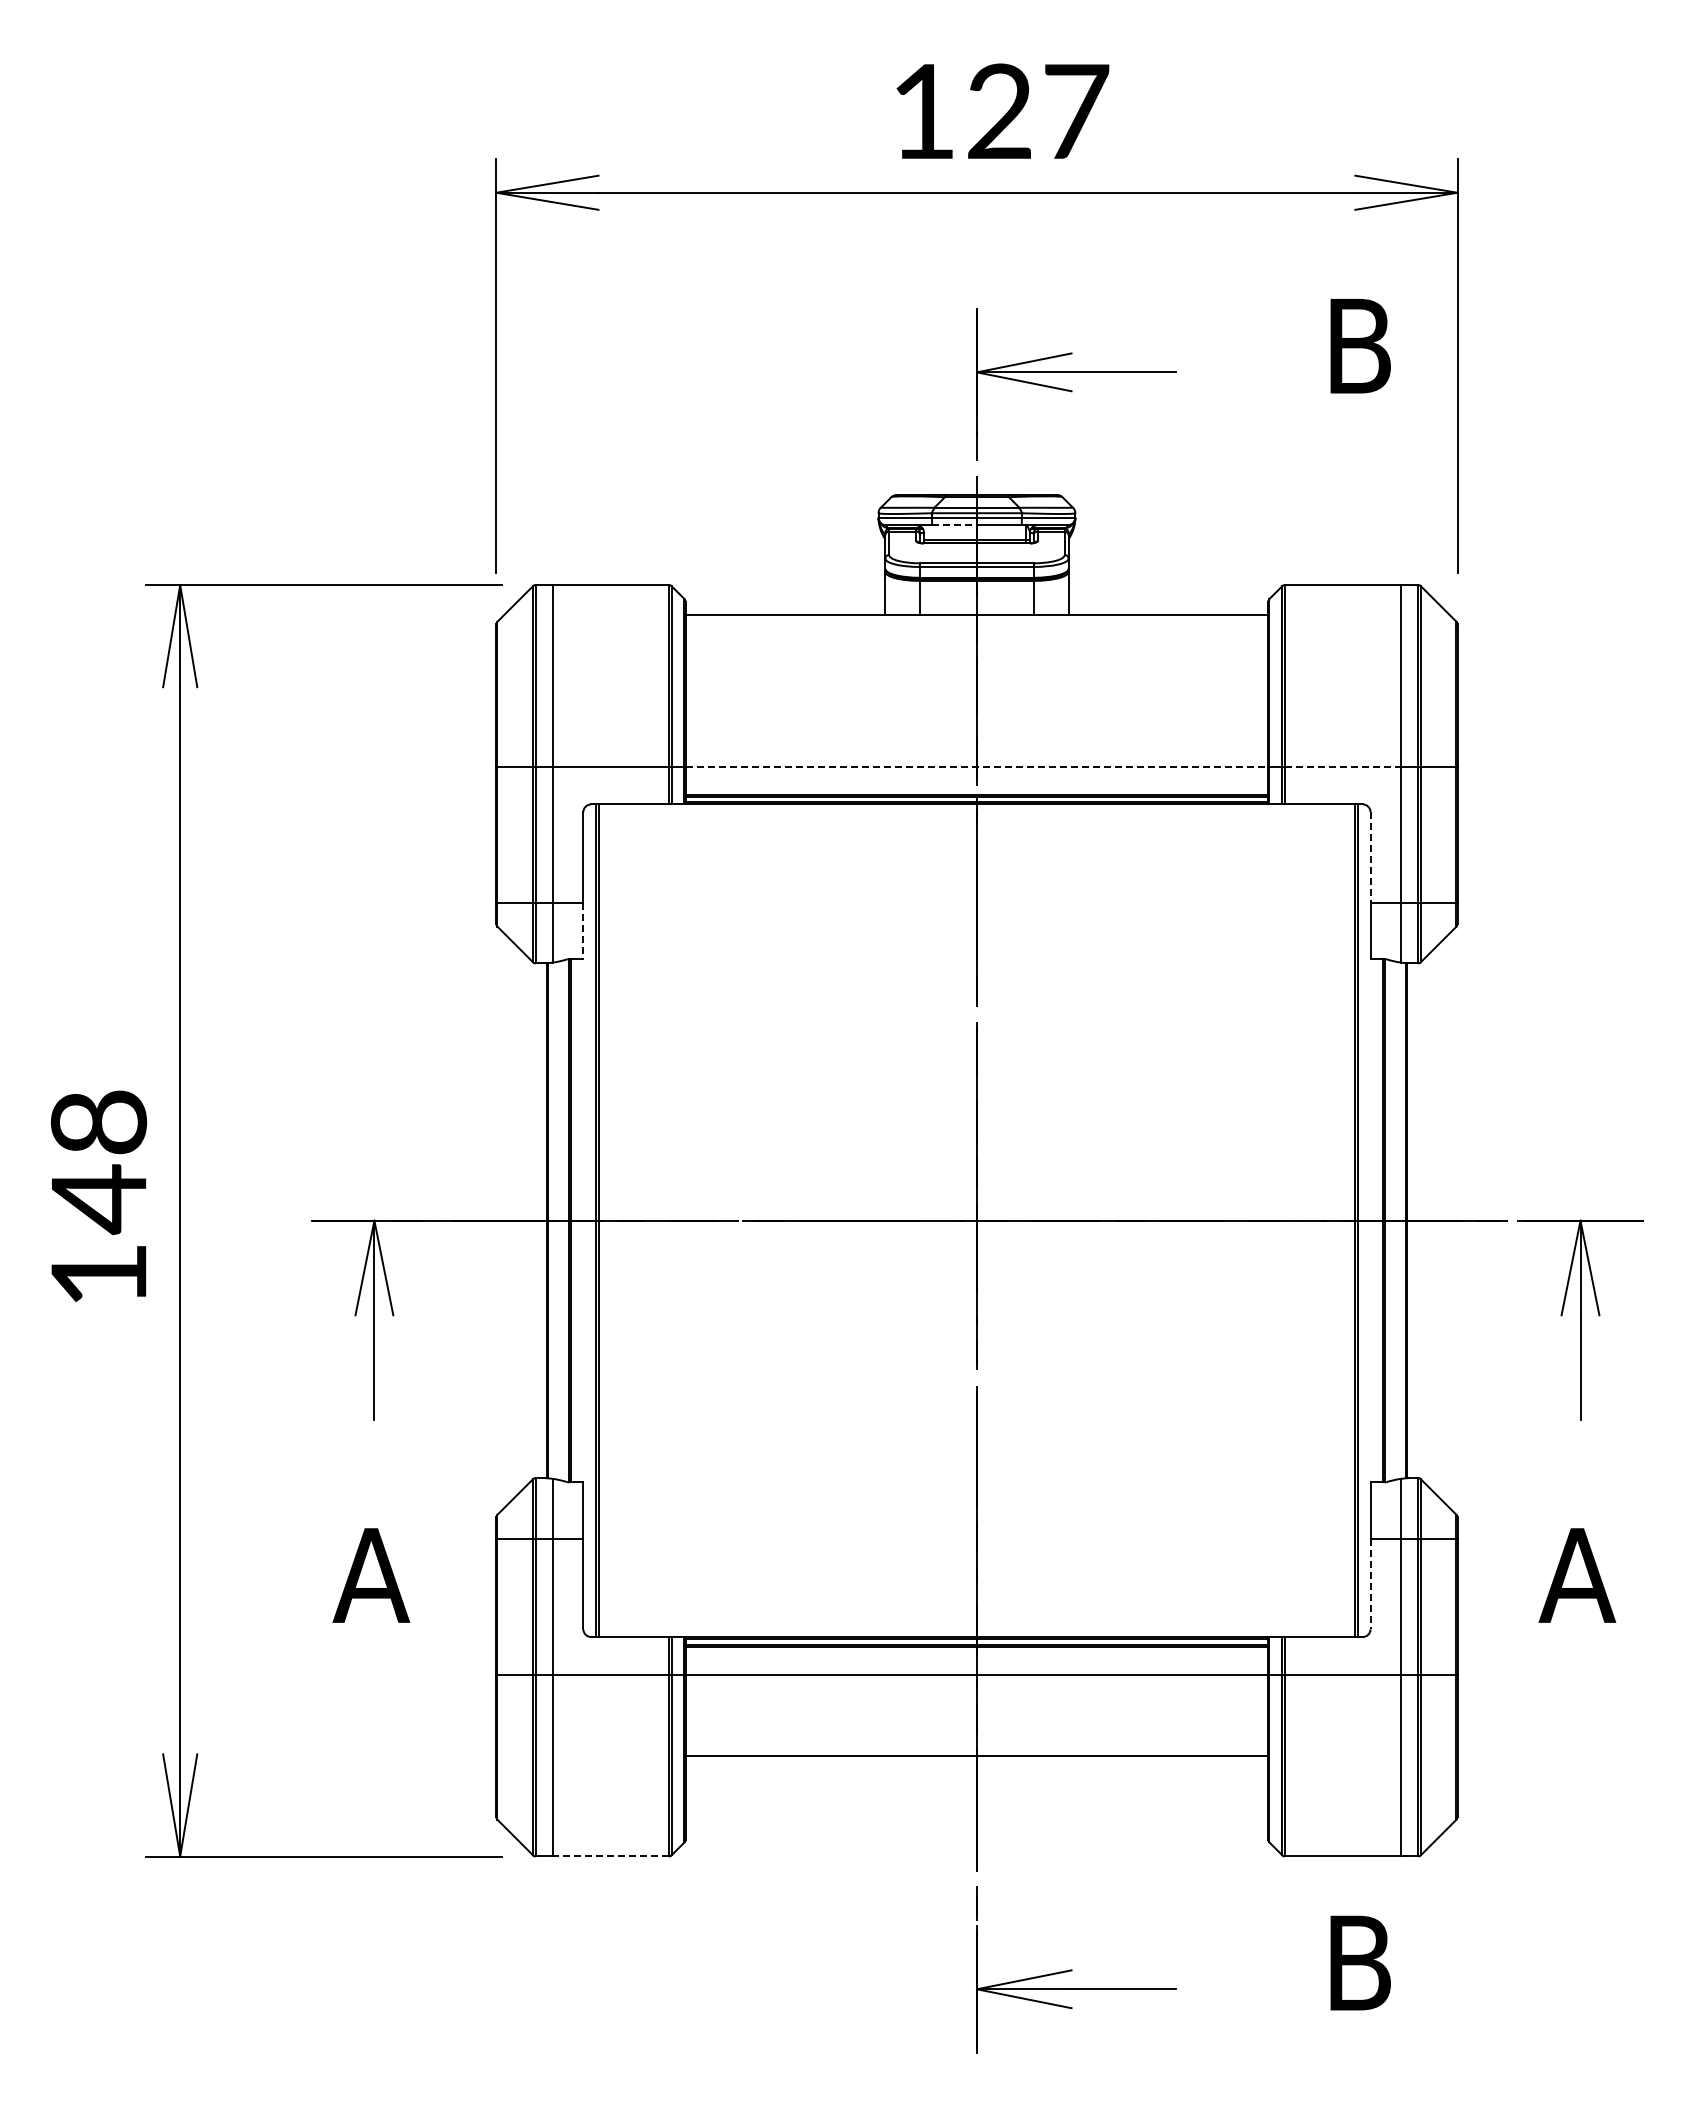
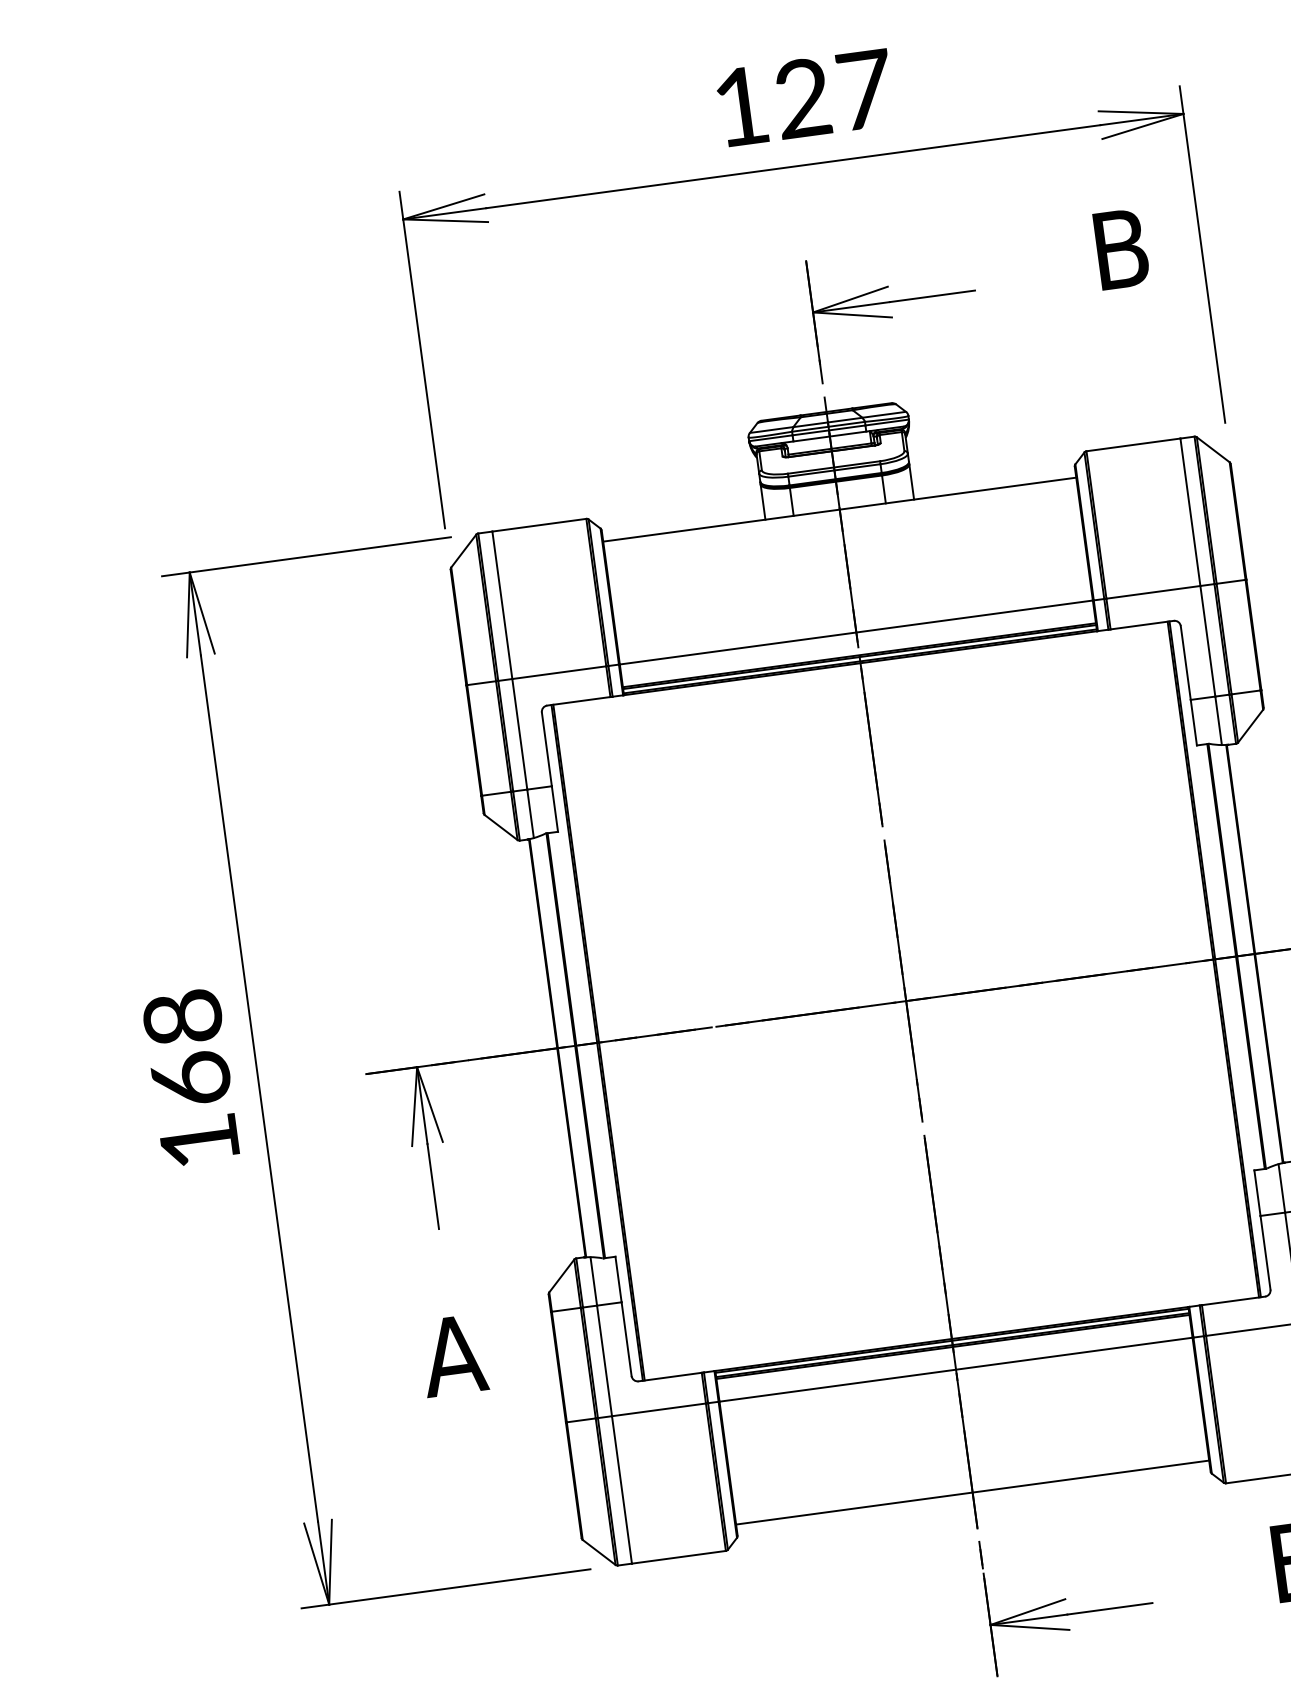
line: (955, 525) -> (812, 439), dashed -> solid
line: (977, 766) -> (856, 632), dashed -> solid
line: (1342, 766) -> (1153, 592), dashed -> solid
line: (1370, 857) -> (1185, 663), dashed -> solid
line: (583, 931) -> (555, 809), dashed -> solid
text: (99, 1199) -> (191, 1080), 148 -> 168
line: (1370, 1584) -> (1265, 1253), dashed -> solid
line: (976, 1756) -> (972, 1492), moved
line: (611, 1856) -> (679, 1557), dashed -> solid

